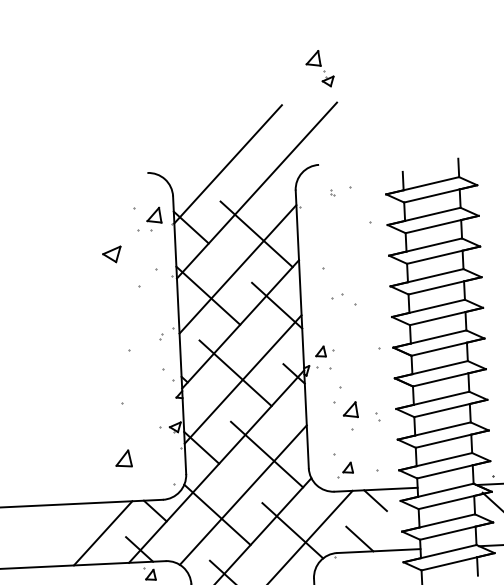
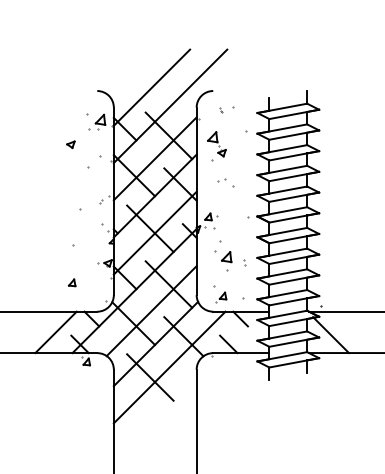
part: (319, 69) -> (216, 144), moved
part: (111, 254) -> (70, 144), size x0.62
part: (122, 458) -> (71, 282), size x0.62

